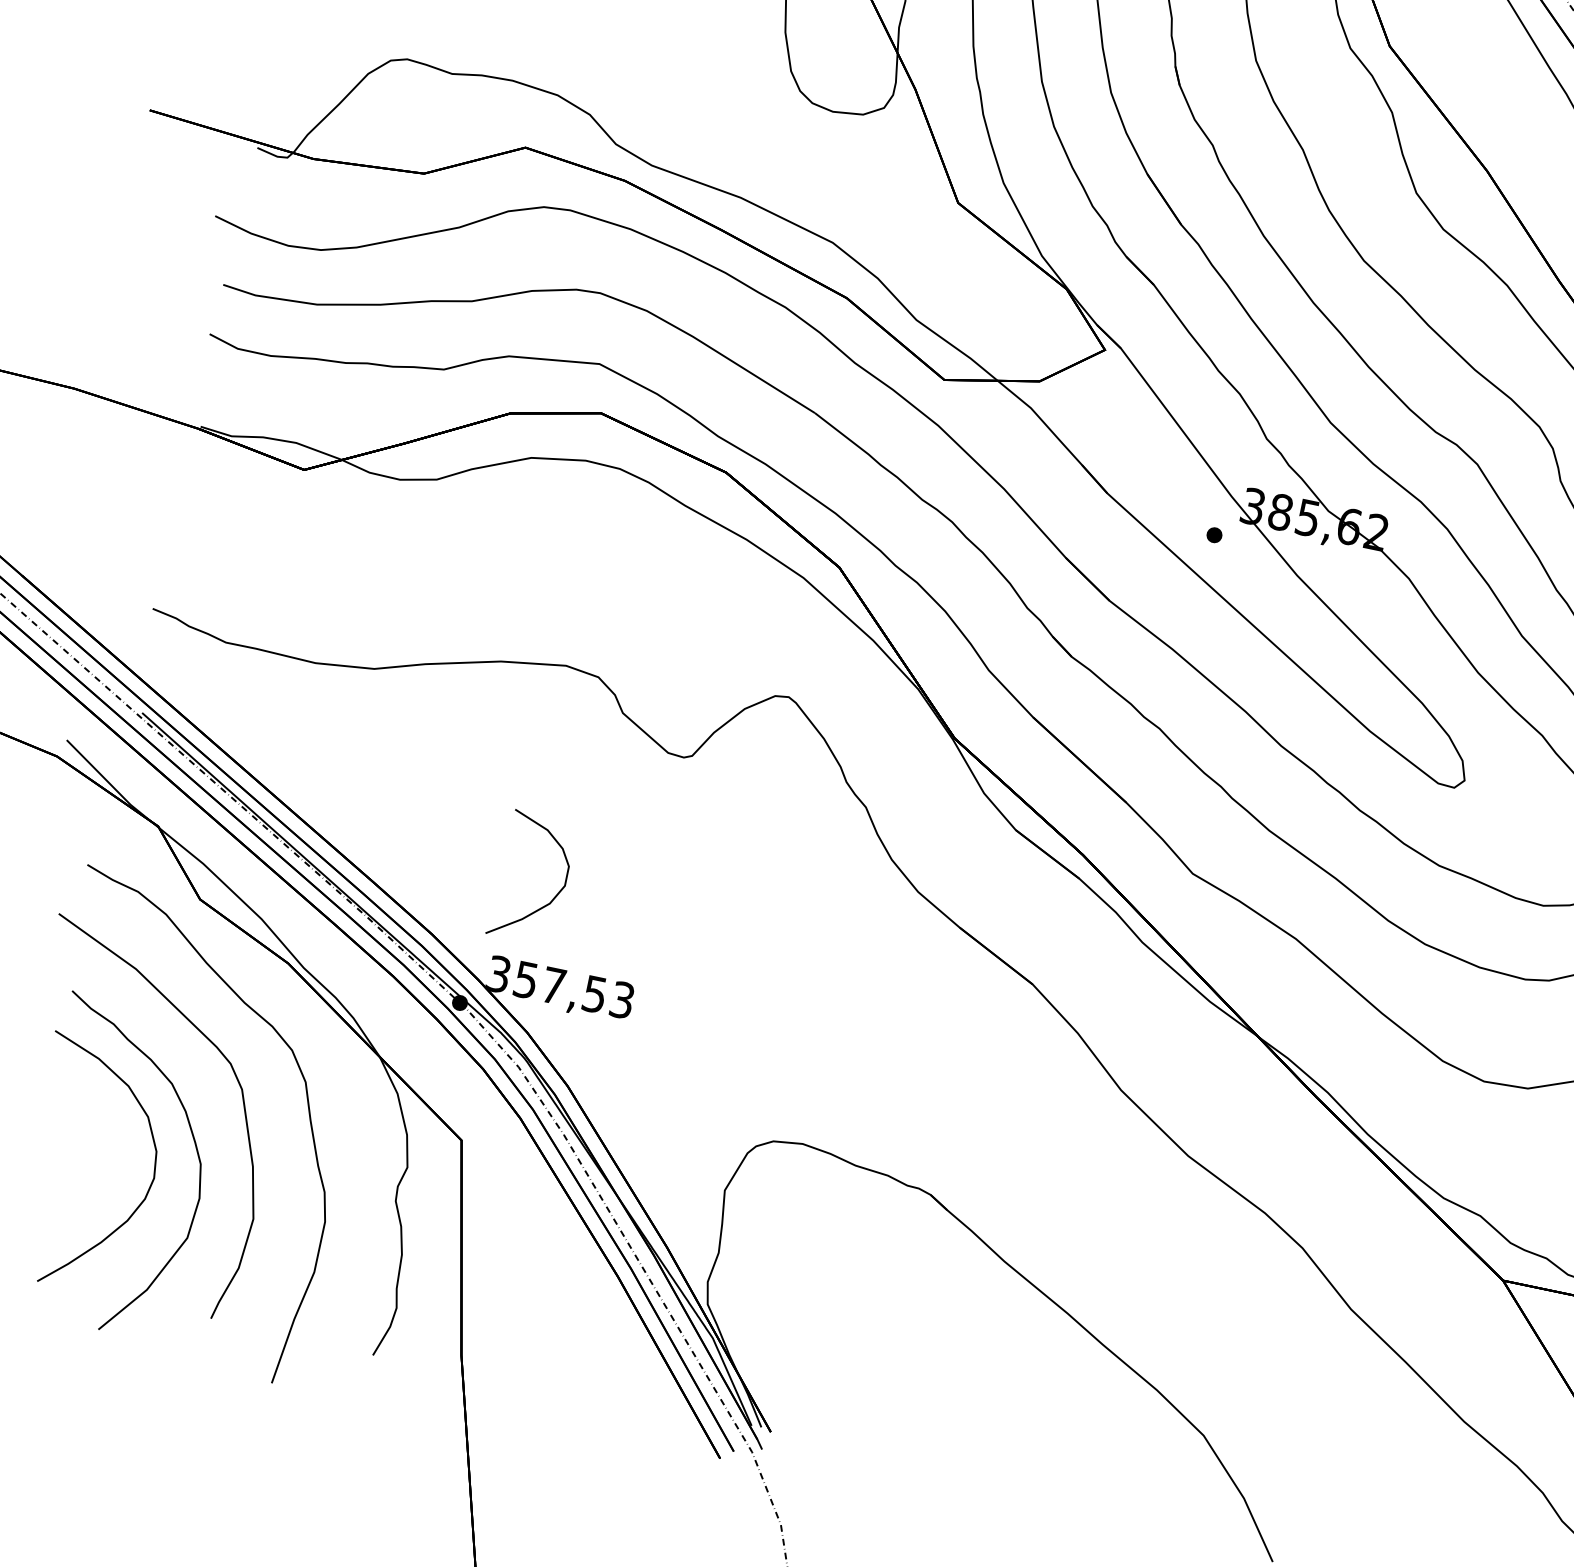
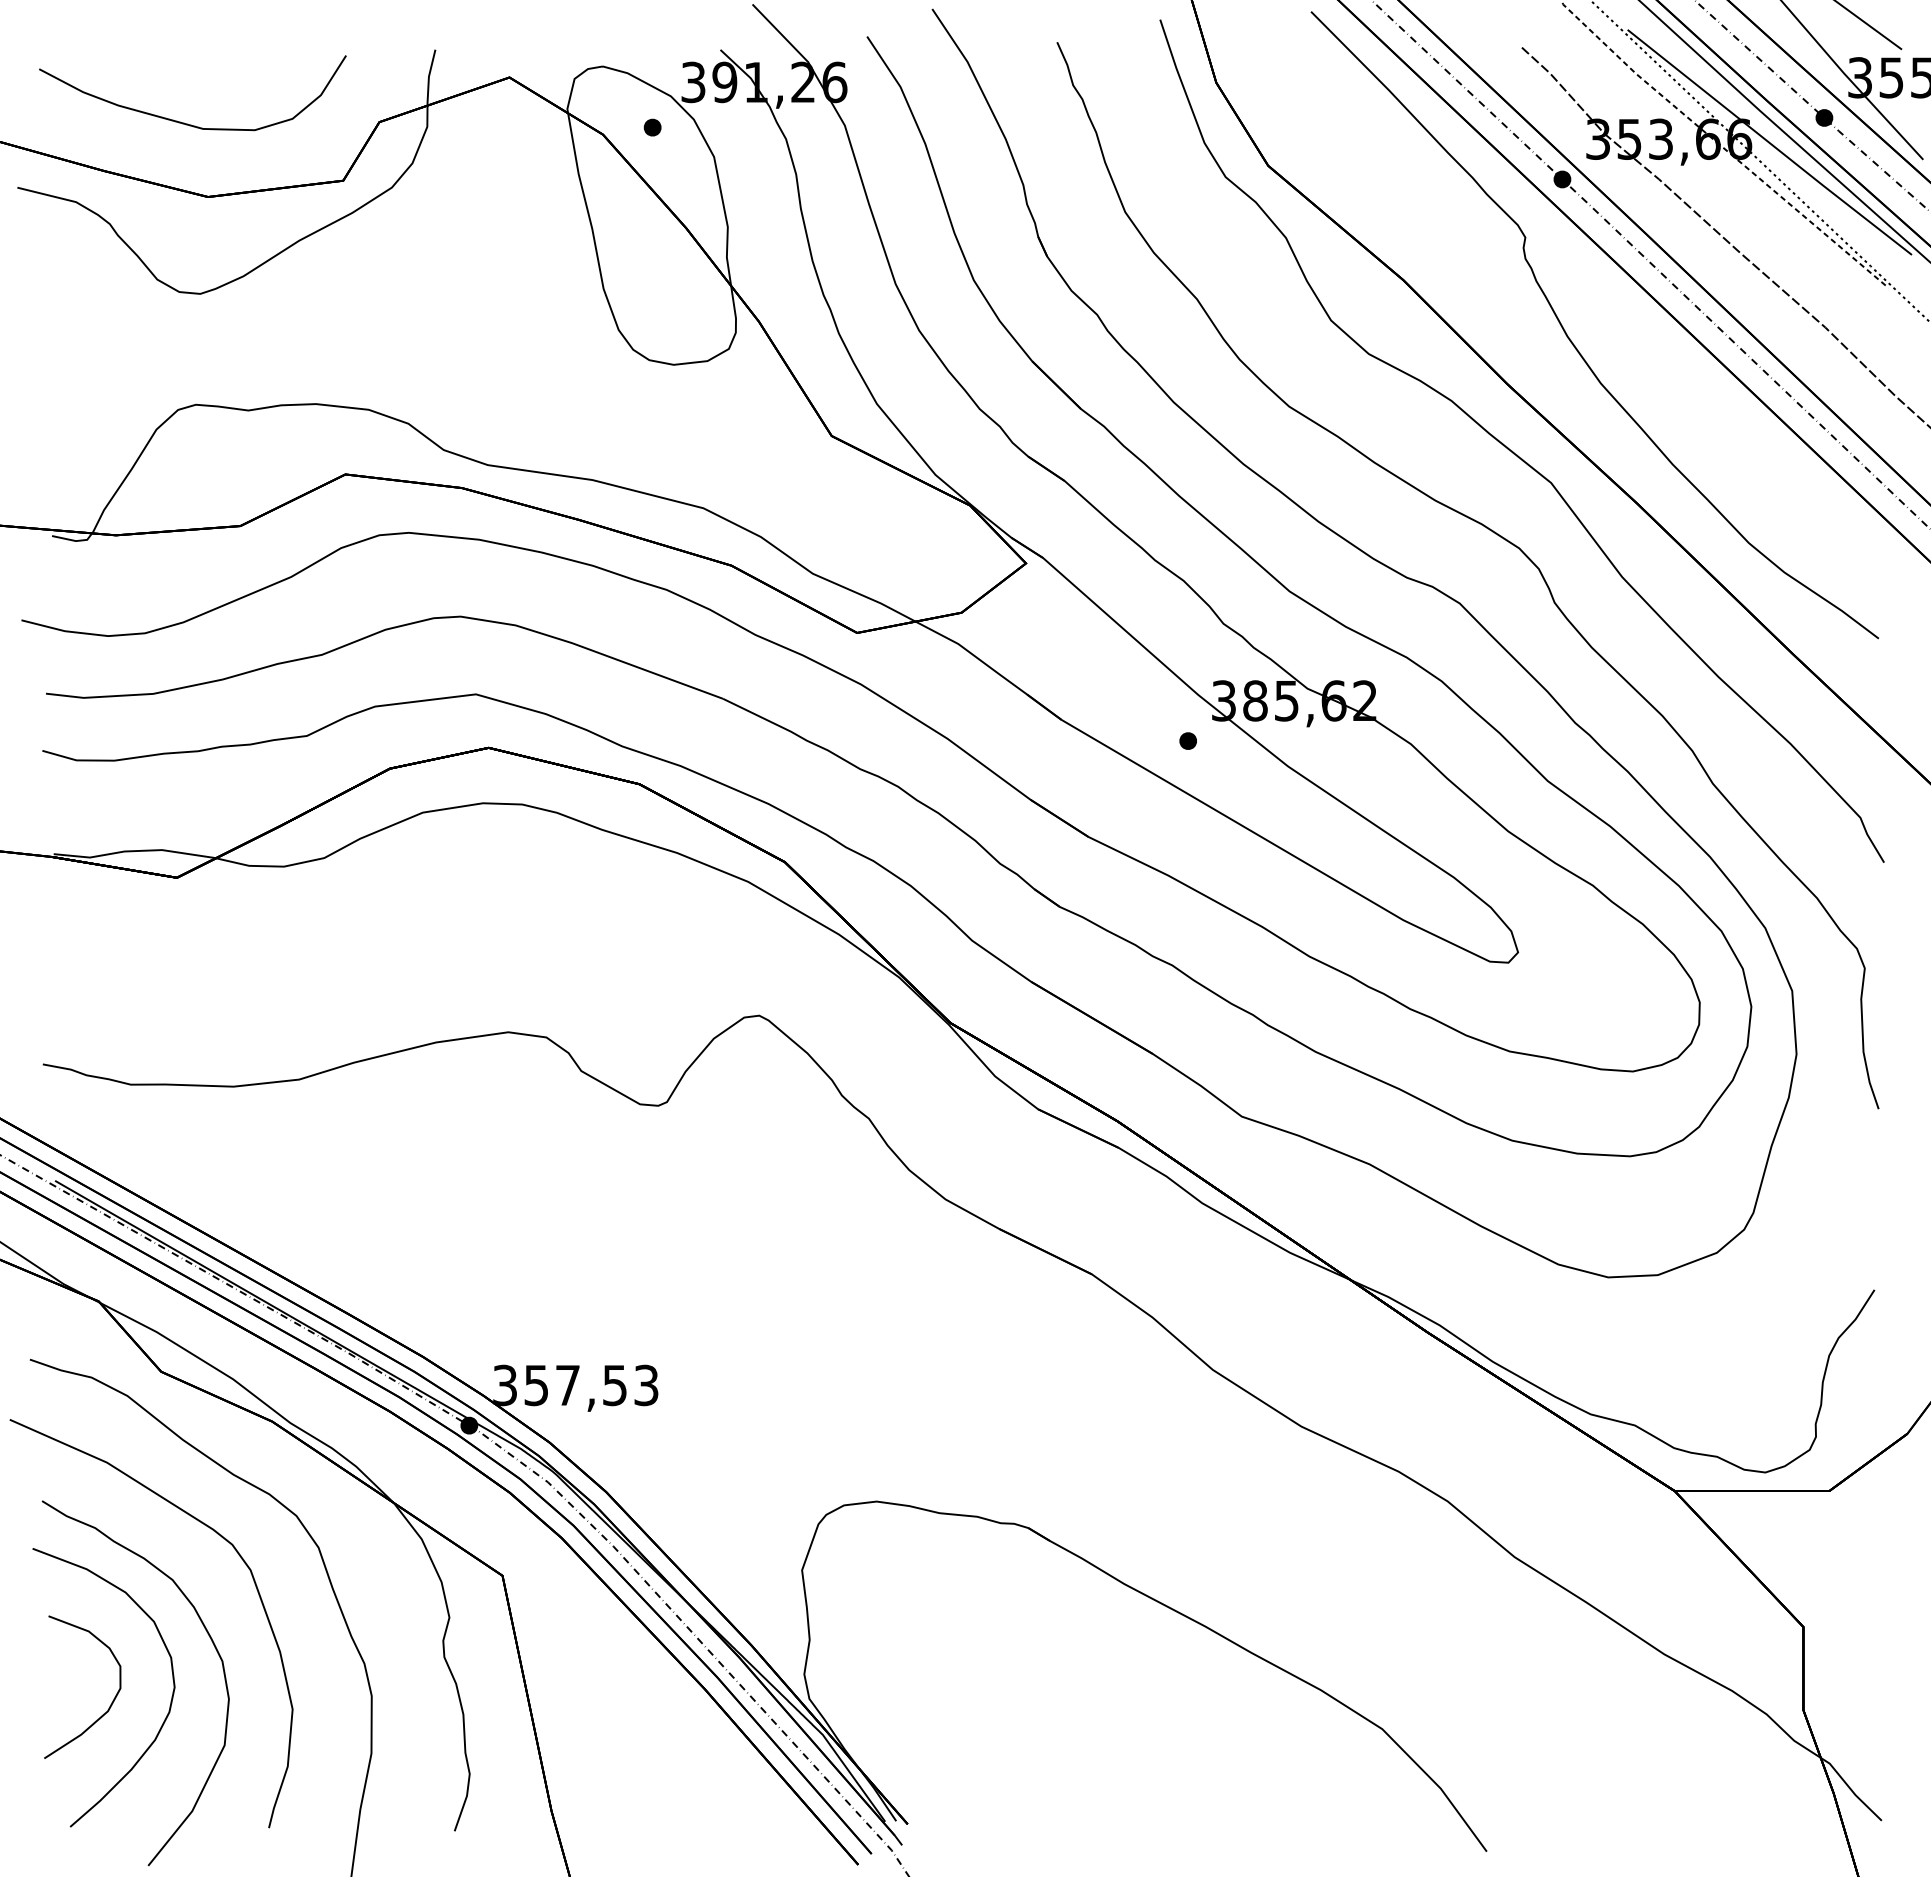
curve: (555, 894) -> (112, 1700), moved

